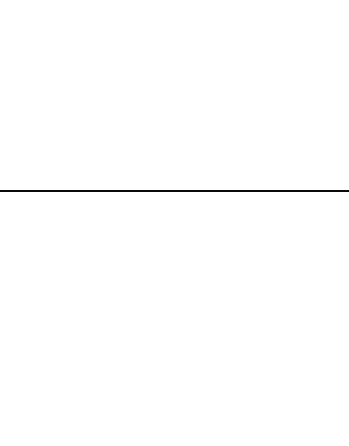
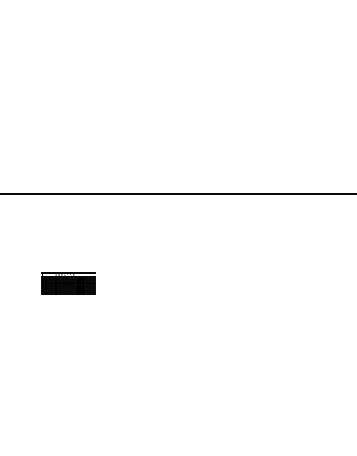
part: (67, 280) -> (68, 283), added

